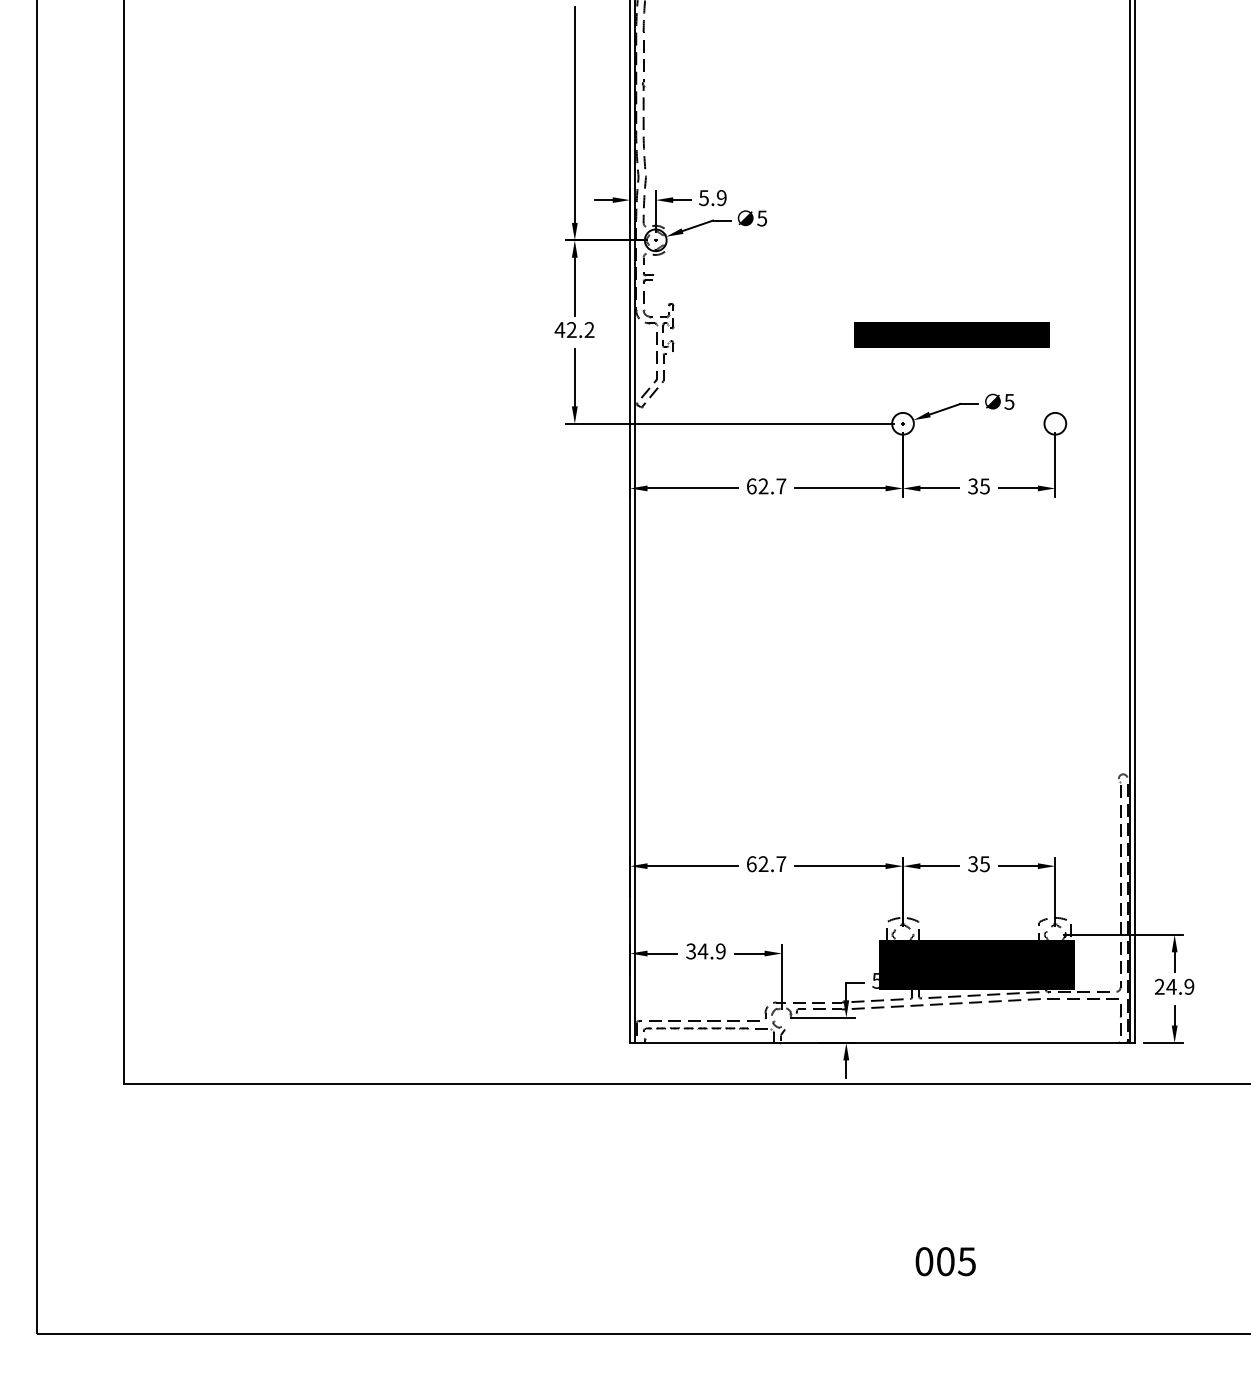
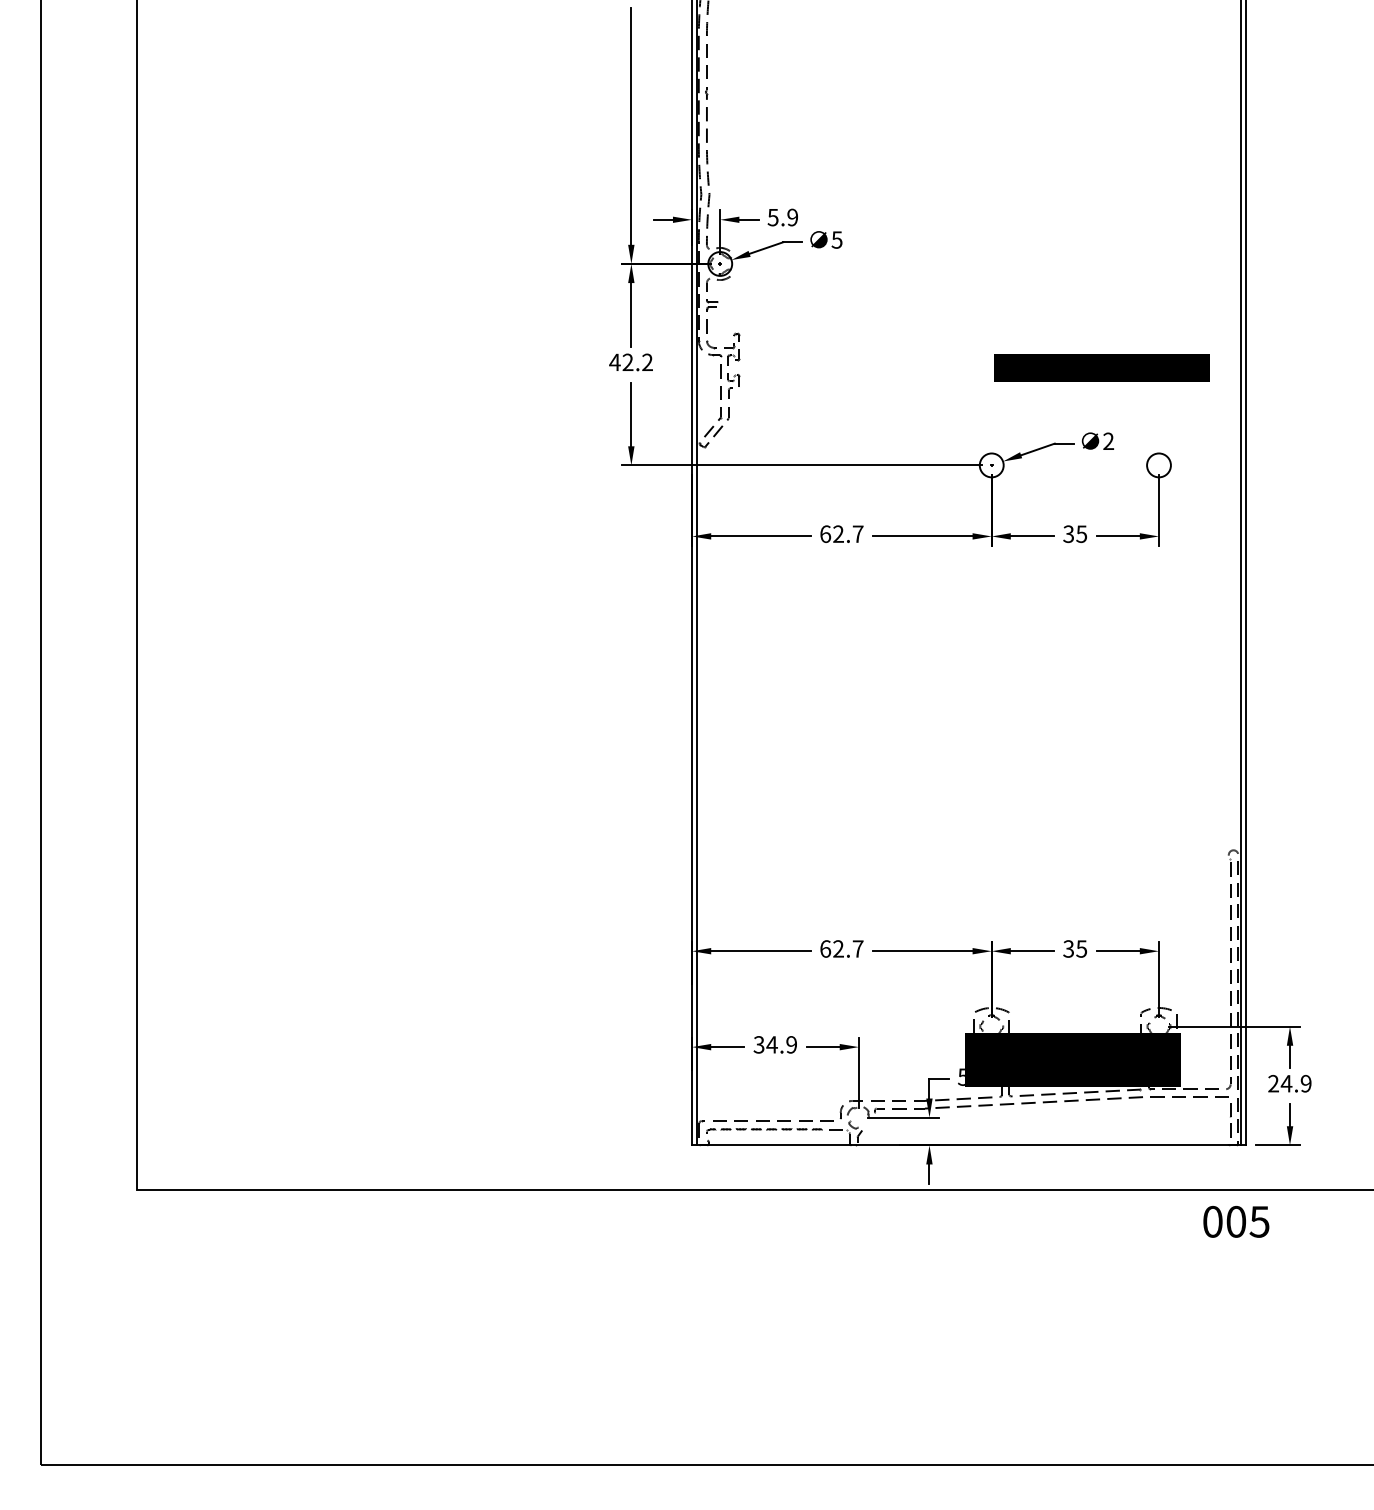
text: (951, 334) -> (1102, 367), moved
text: (1009, 401) -> (1108, 440), 5 -> 2
text: (945, 1261) -> (1236, 1221), moved

